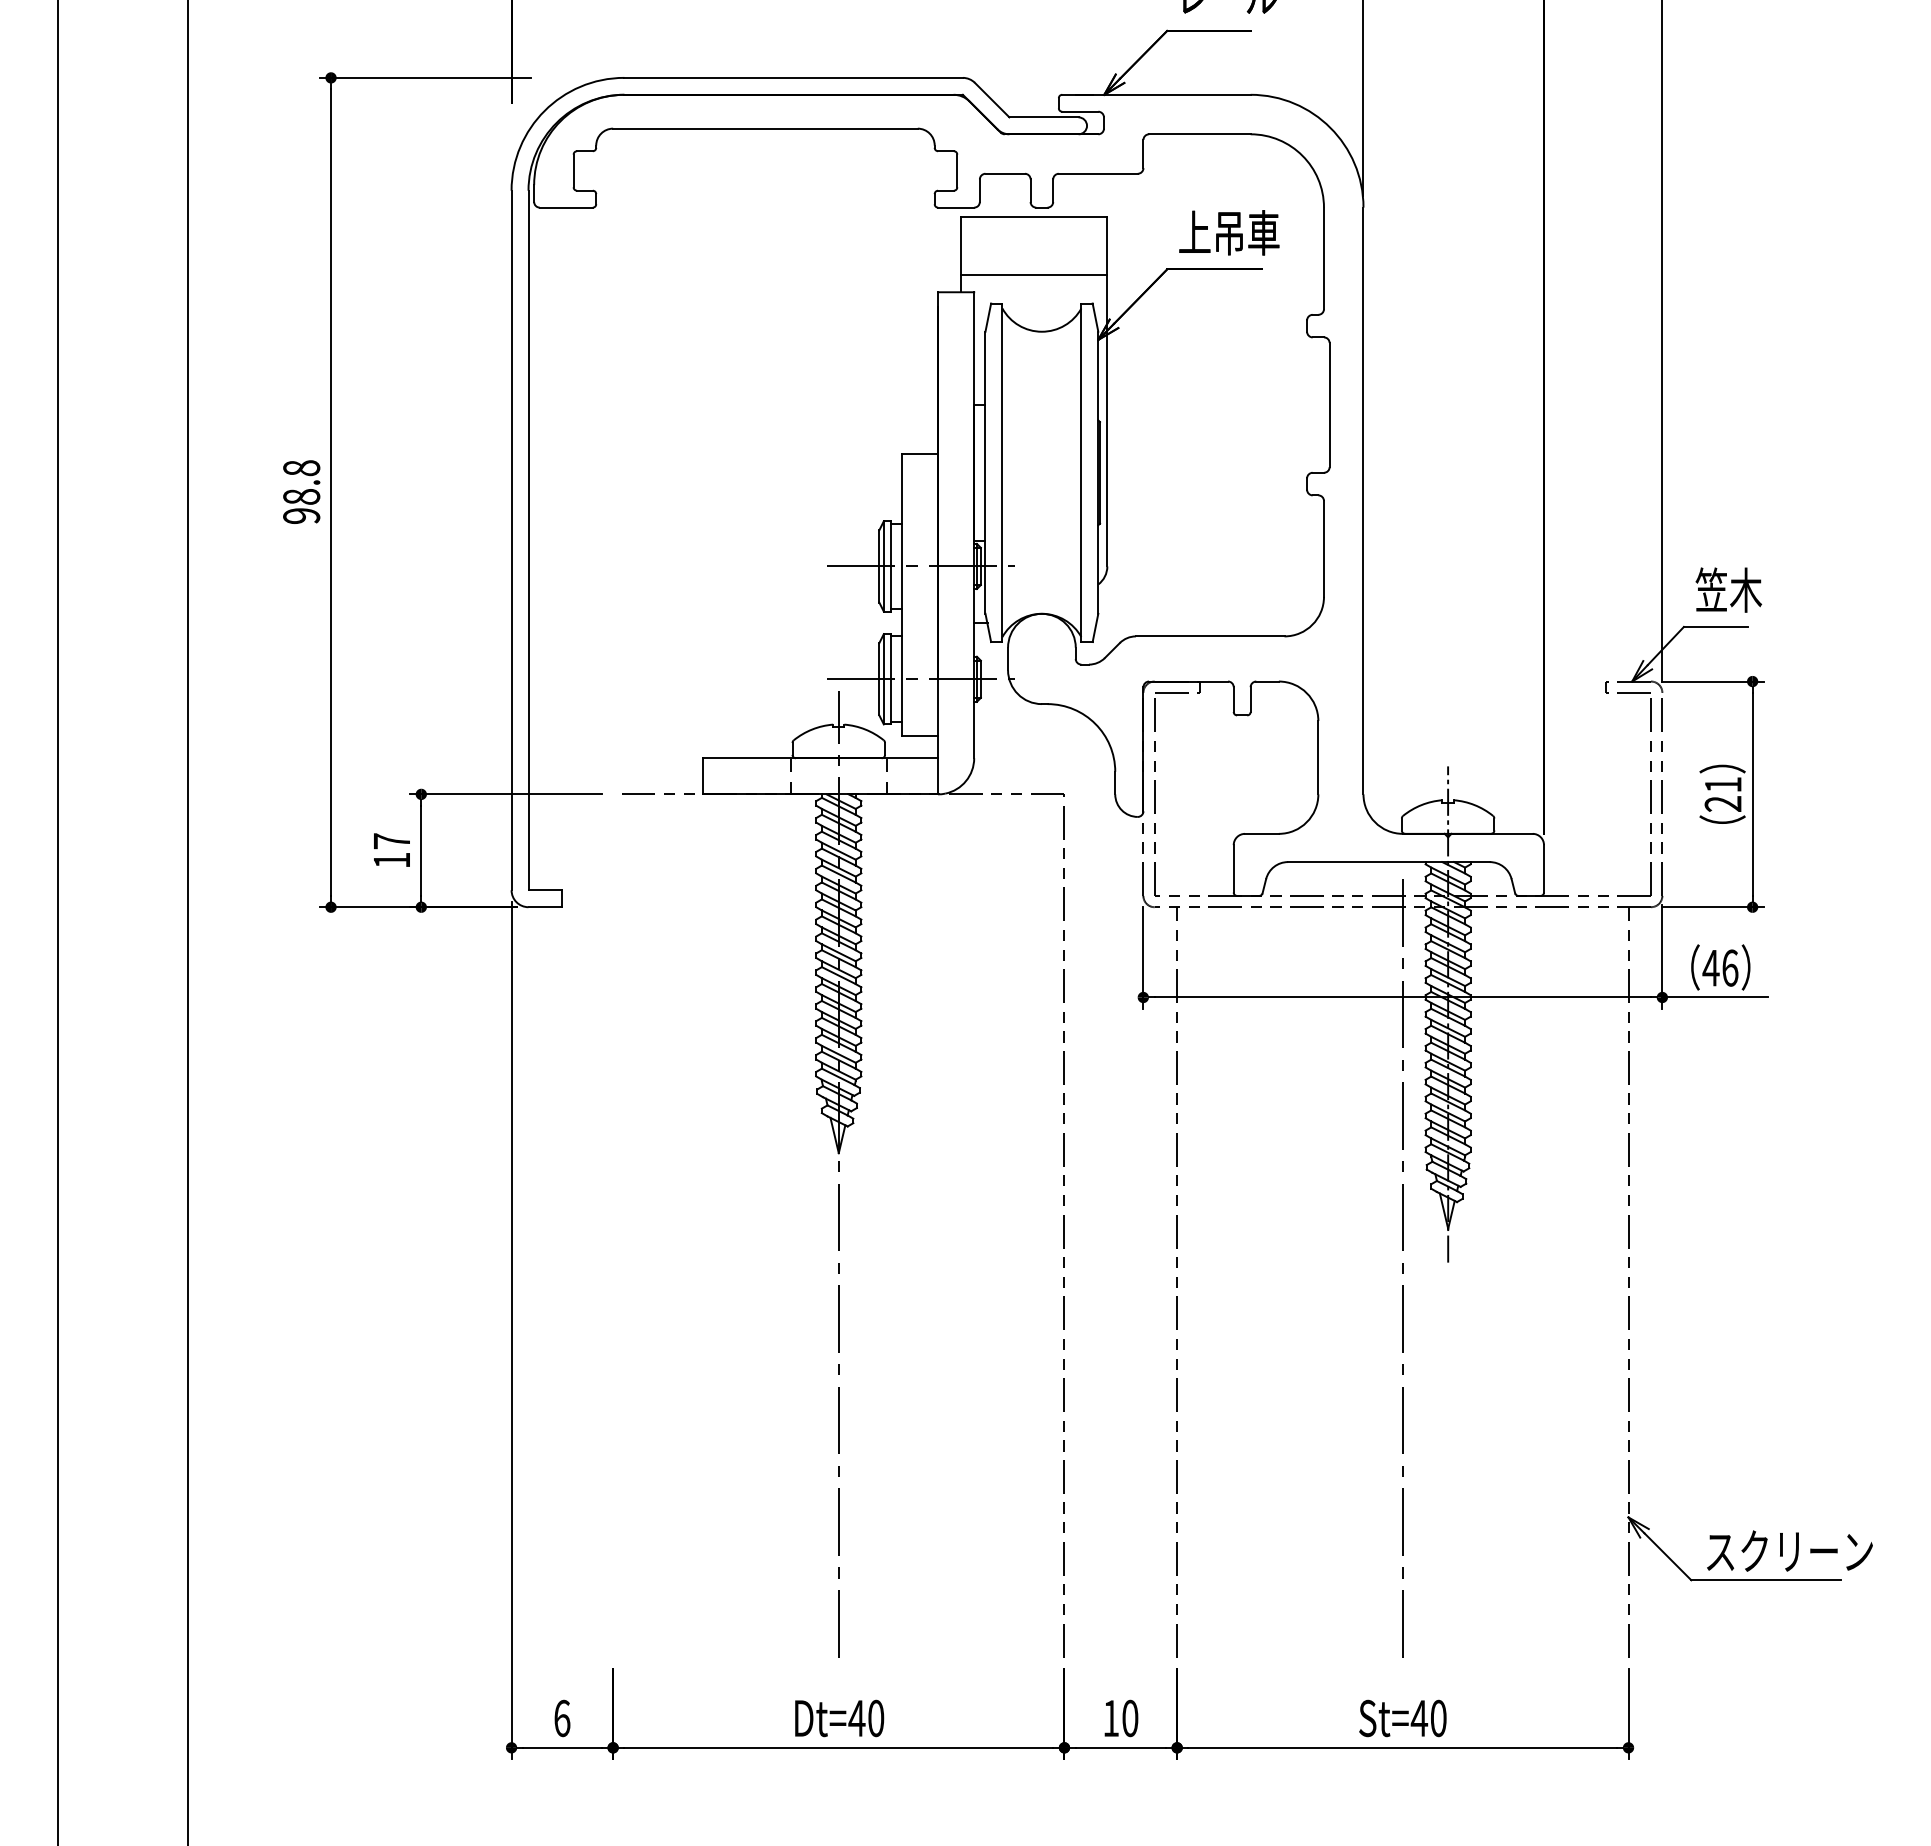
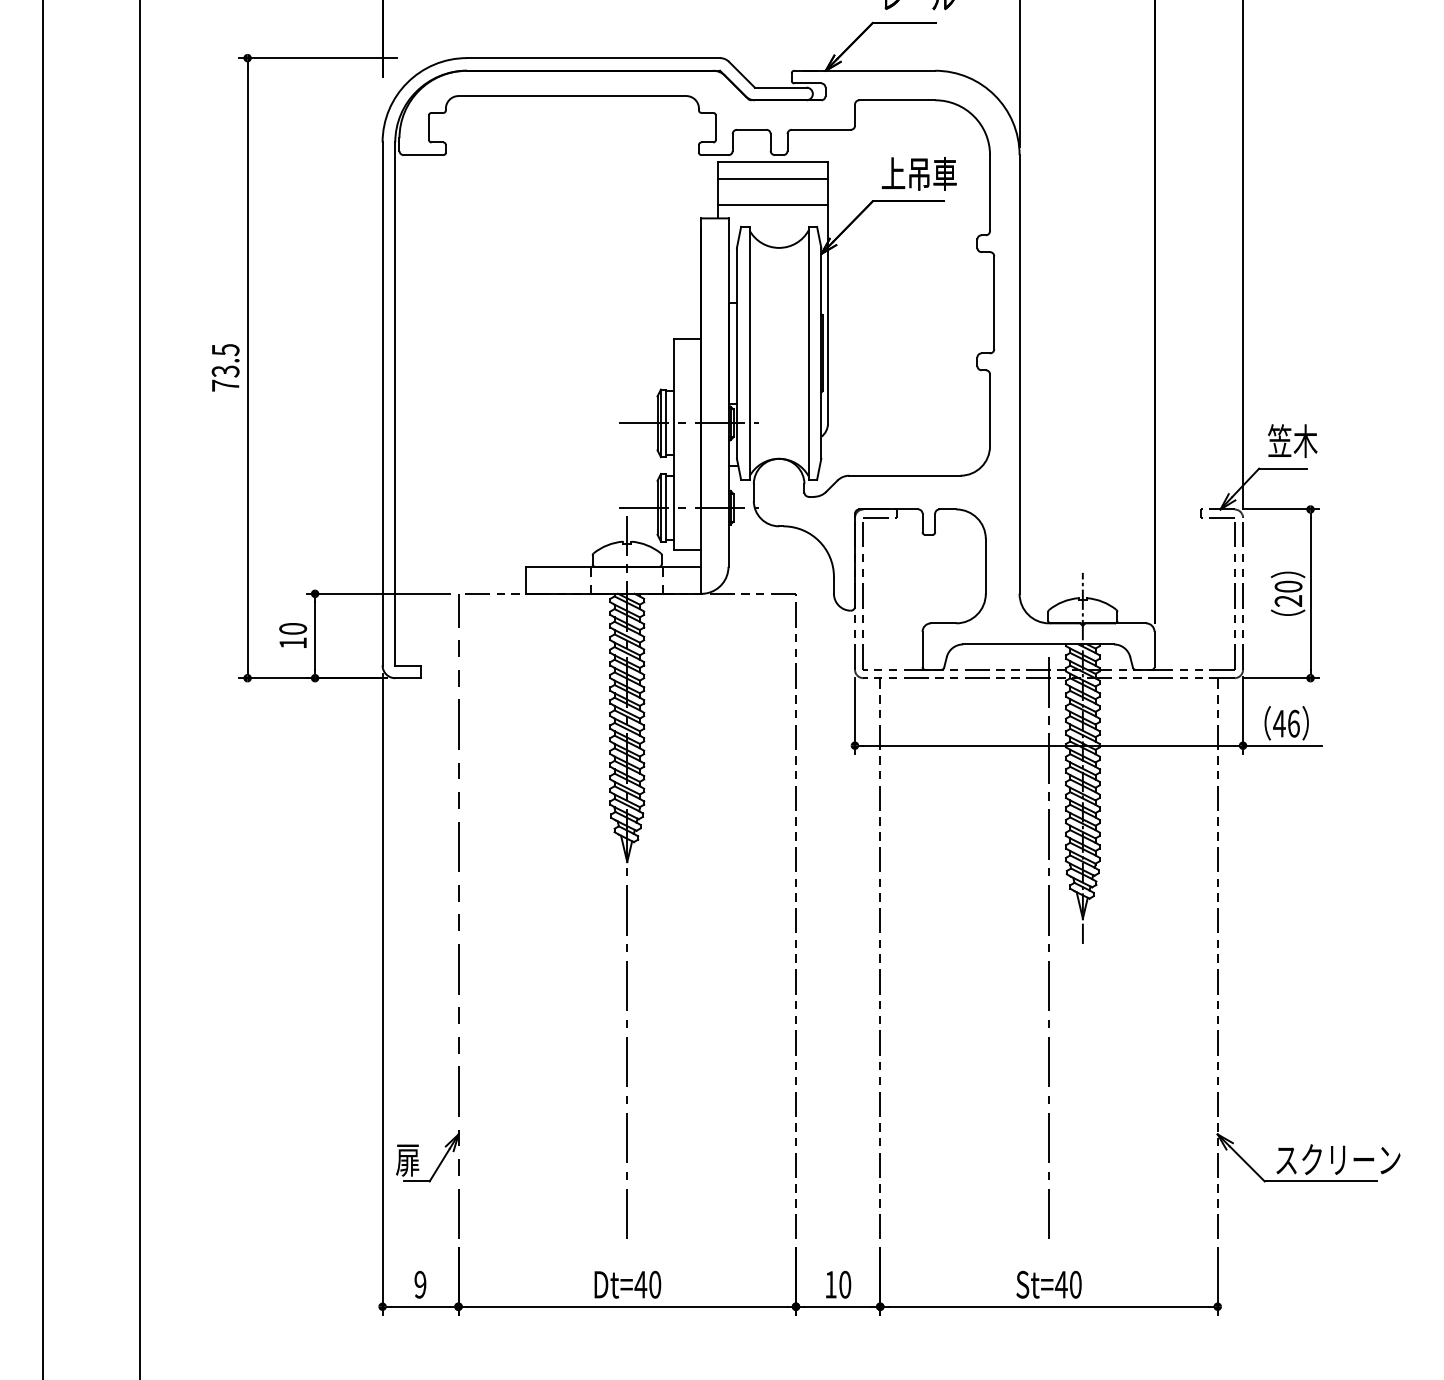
line: (1033, 239) -> (772, 178), added
text: (301, 491) -> (225, 367), 98.8 -> 73.5
text: (1722, 784) -> (1288, 586), 21 -> 20
text: (391, 841) -> (292, 629), 17 -> 10
part: (612, 1225) -> (458, 916), added
text: (562, 1718) -> (420, 1284), 6 -> 9

